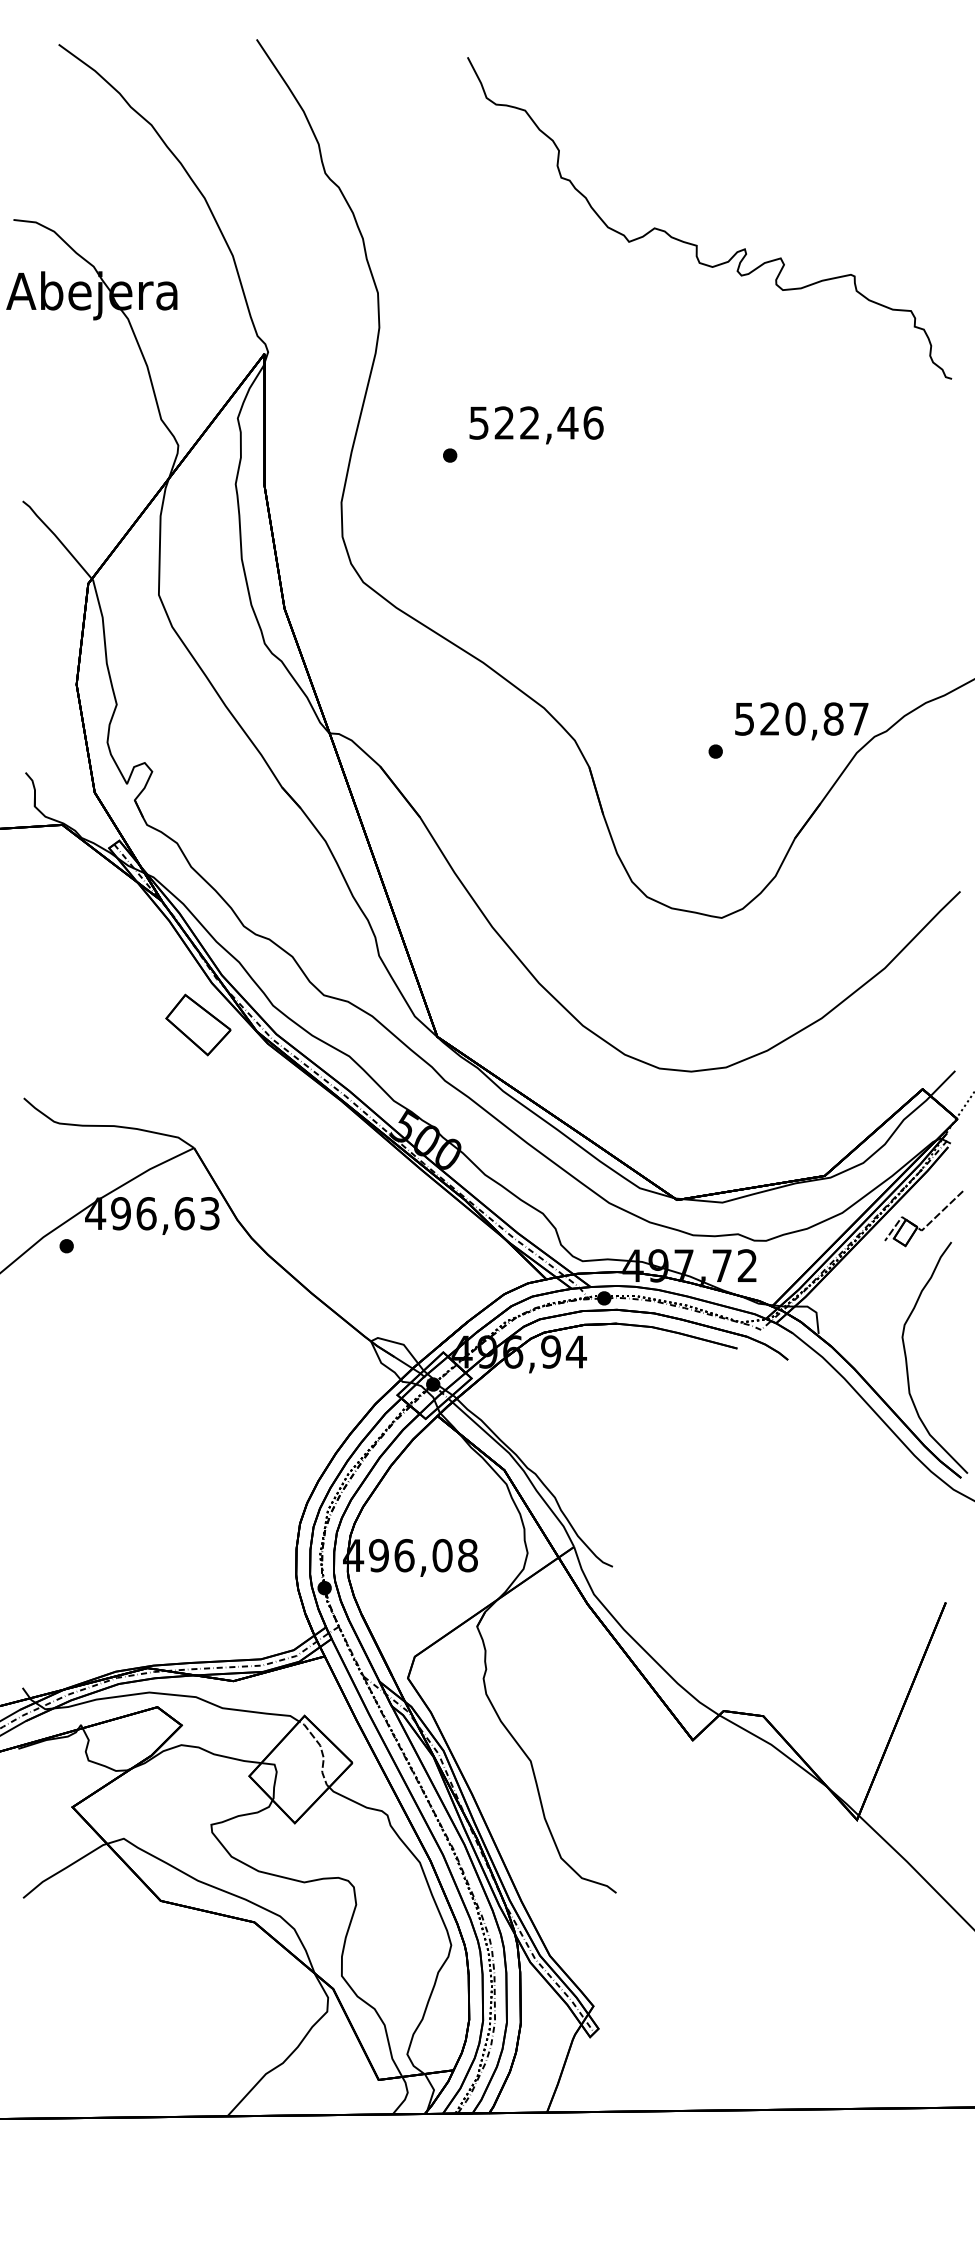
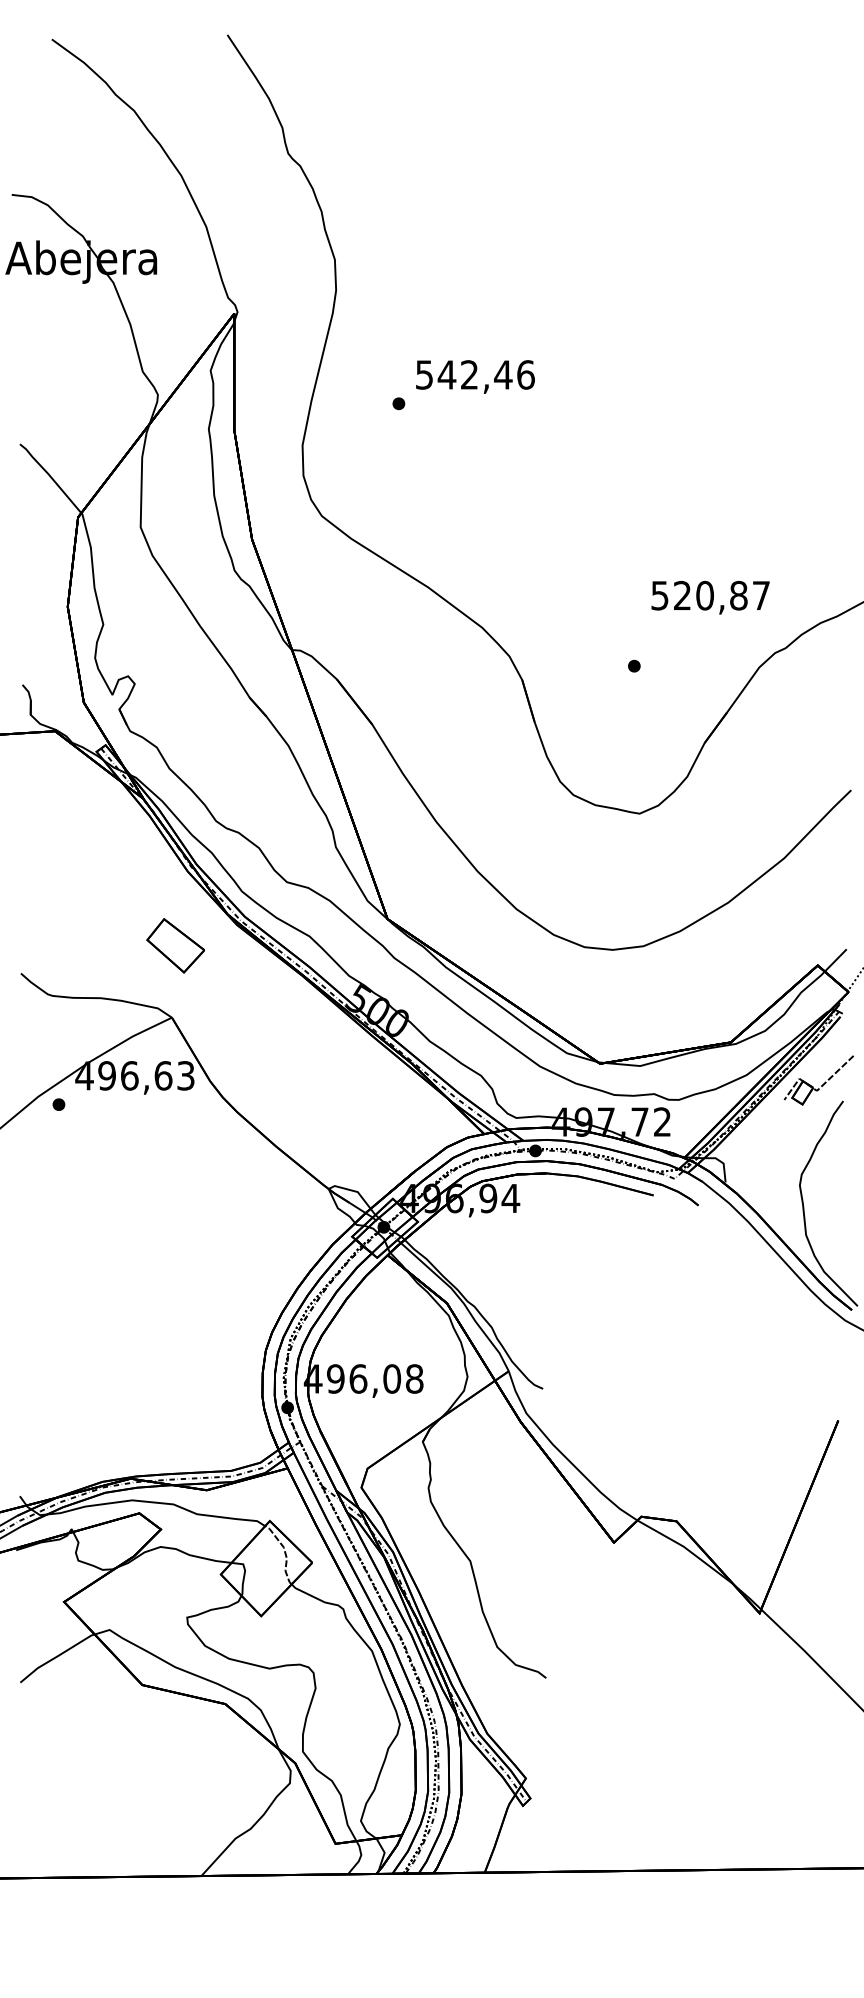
curve: (696, 244) -> (617, 216), removed
text: (503, 422) -> (446, 374), 522,46 -> 542,46
text: (801, 721) -> (710, 597), moved
part: (198, 1024) -> (175, 945), moved

